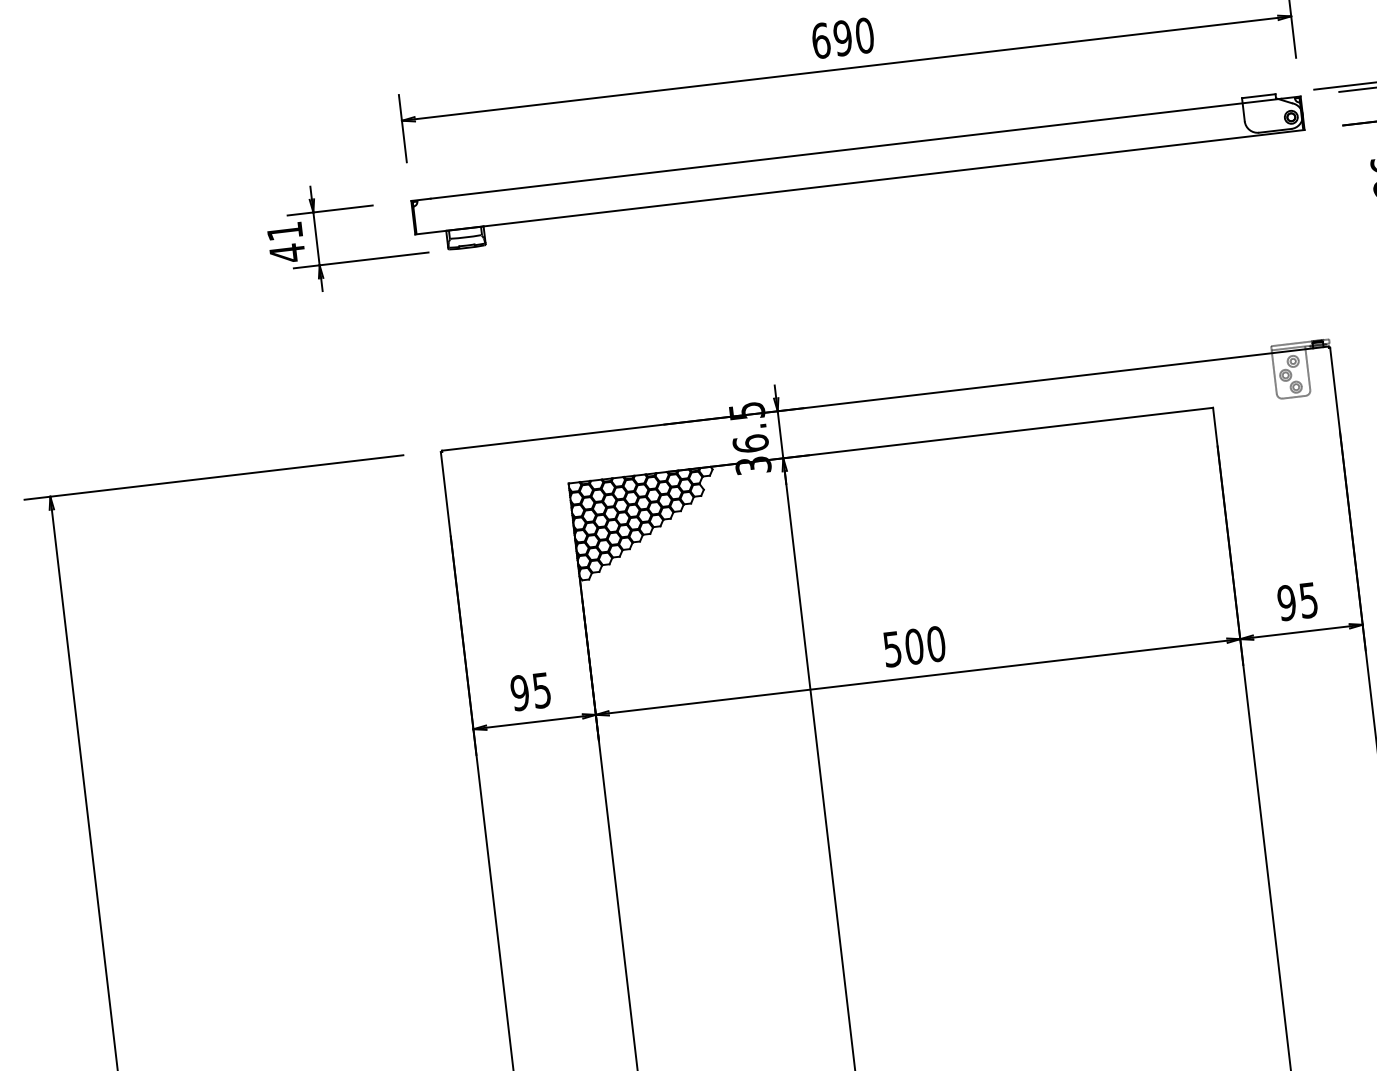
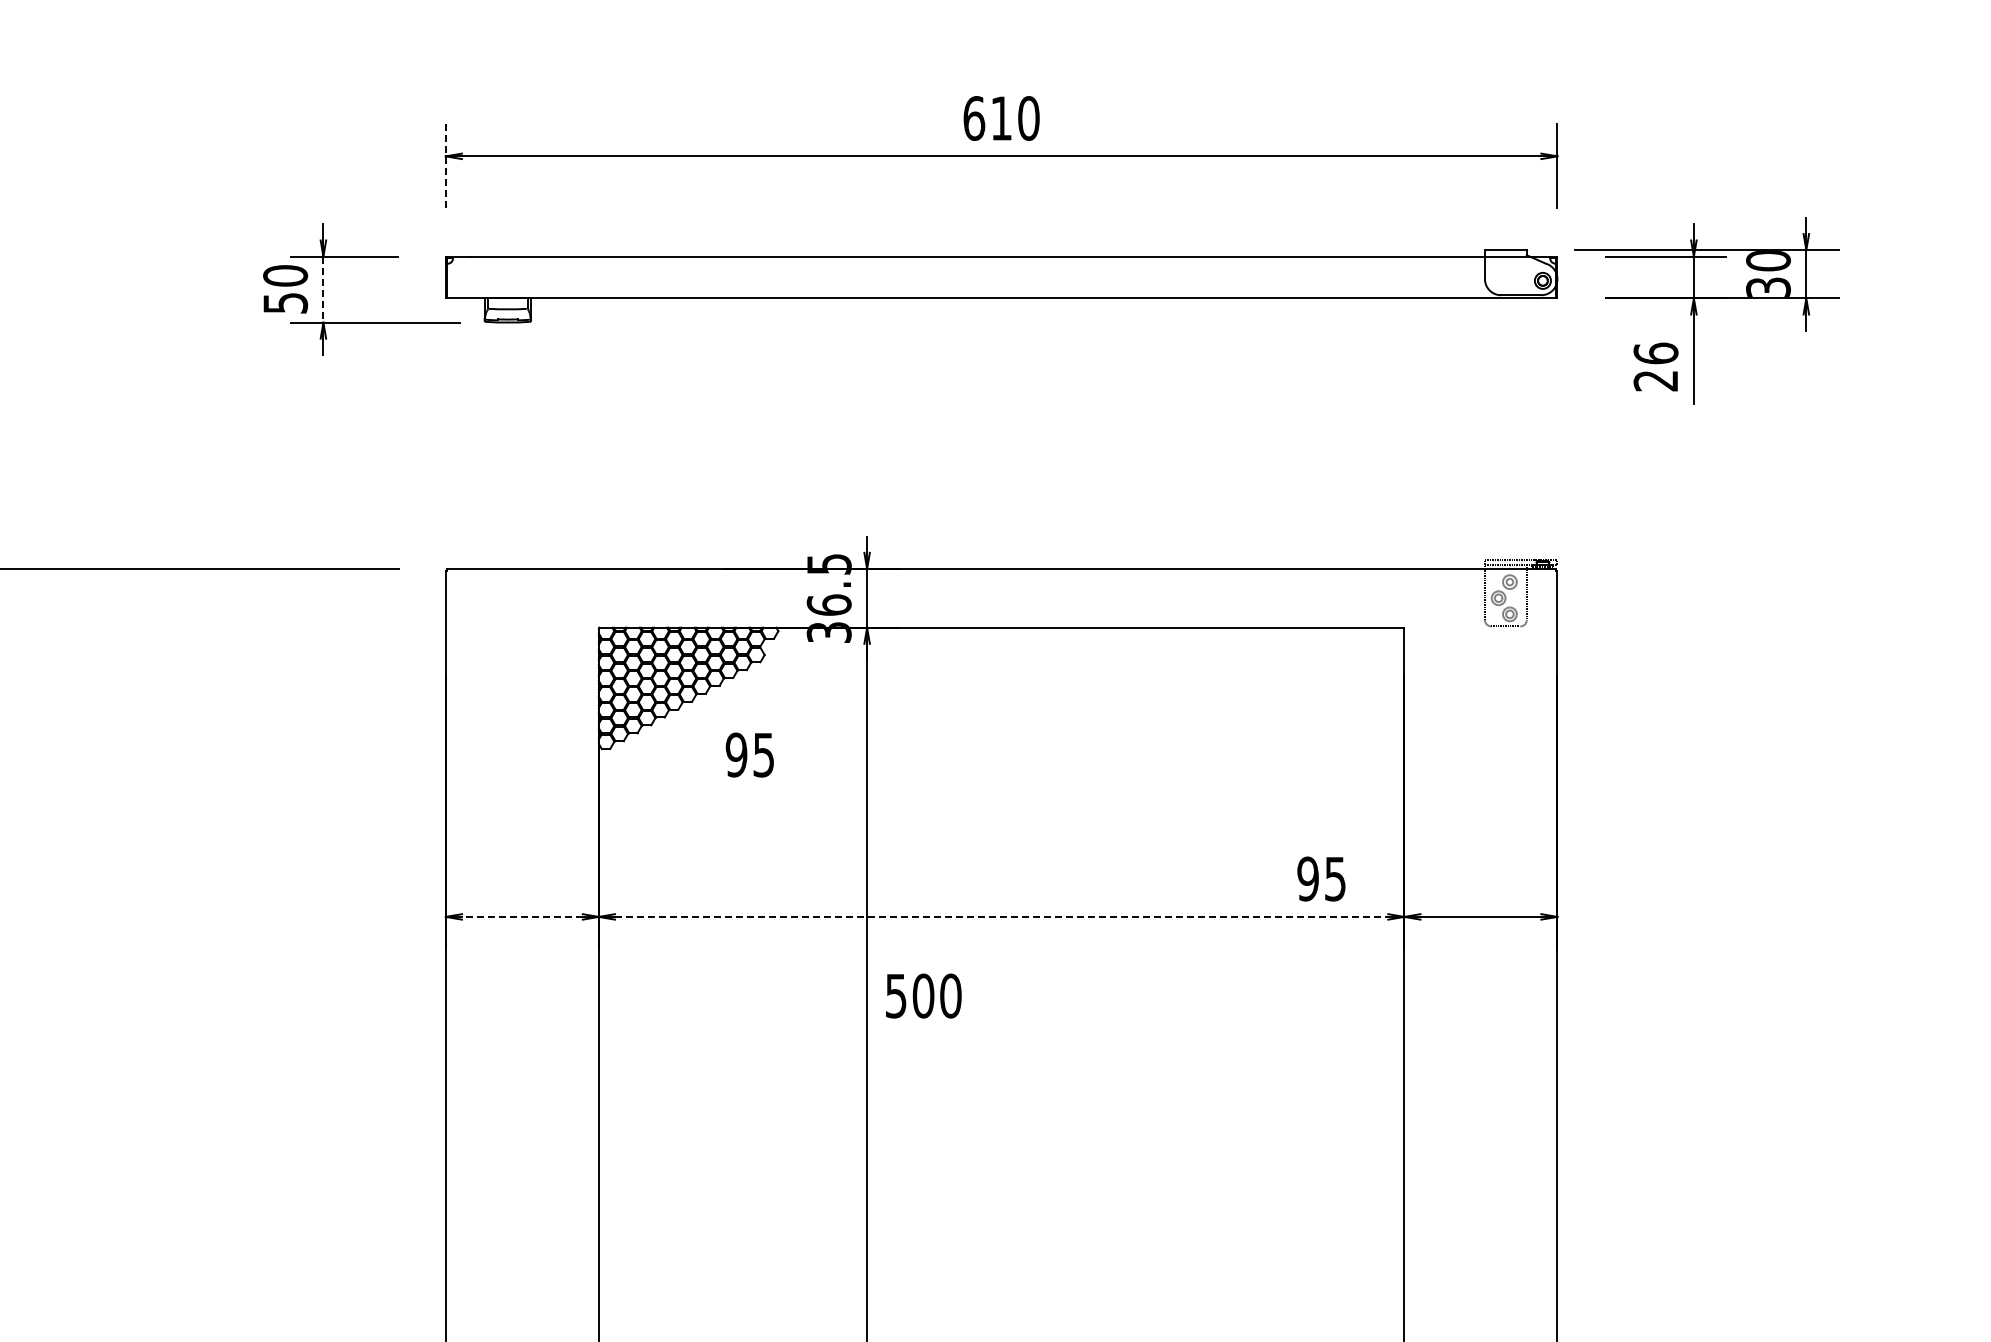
text: (842, 38) -> (1001, 118), 690 -> 610
line: (402, 128) -> (445, 165), solid -> dashed
line: (316, 239) -> (323, 290), solid -> dashed
text: (286, 242) -> (285, 289), 41 -> 50
text: (1297, 601) -> (1321, 878), moved
text: (914, 646) -> (923, 995), moved
line: (917, 676) -> (1001, 916), solid -> dashed
text: (530, 691) -> (749, 754), moved
line: (533, 721) -> (521, 916), solid -> dashed

